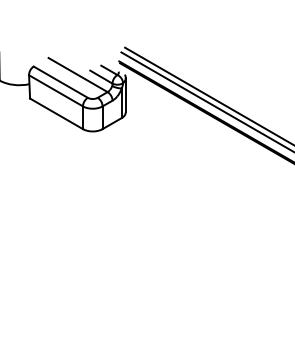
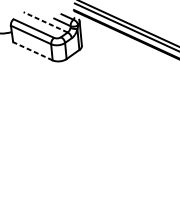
line: (77, 74) -> (45, 22), solid -> dashed
line: (56, 113) -> (32, 51), solid -> dashed

